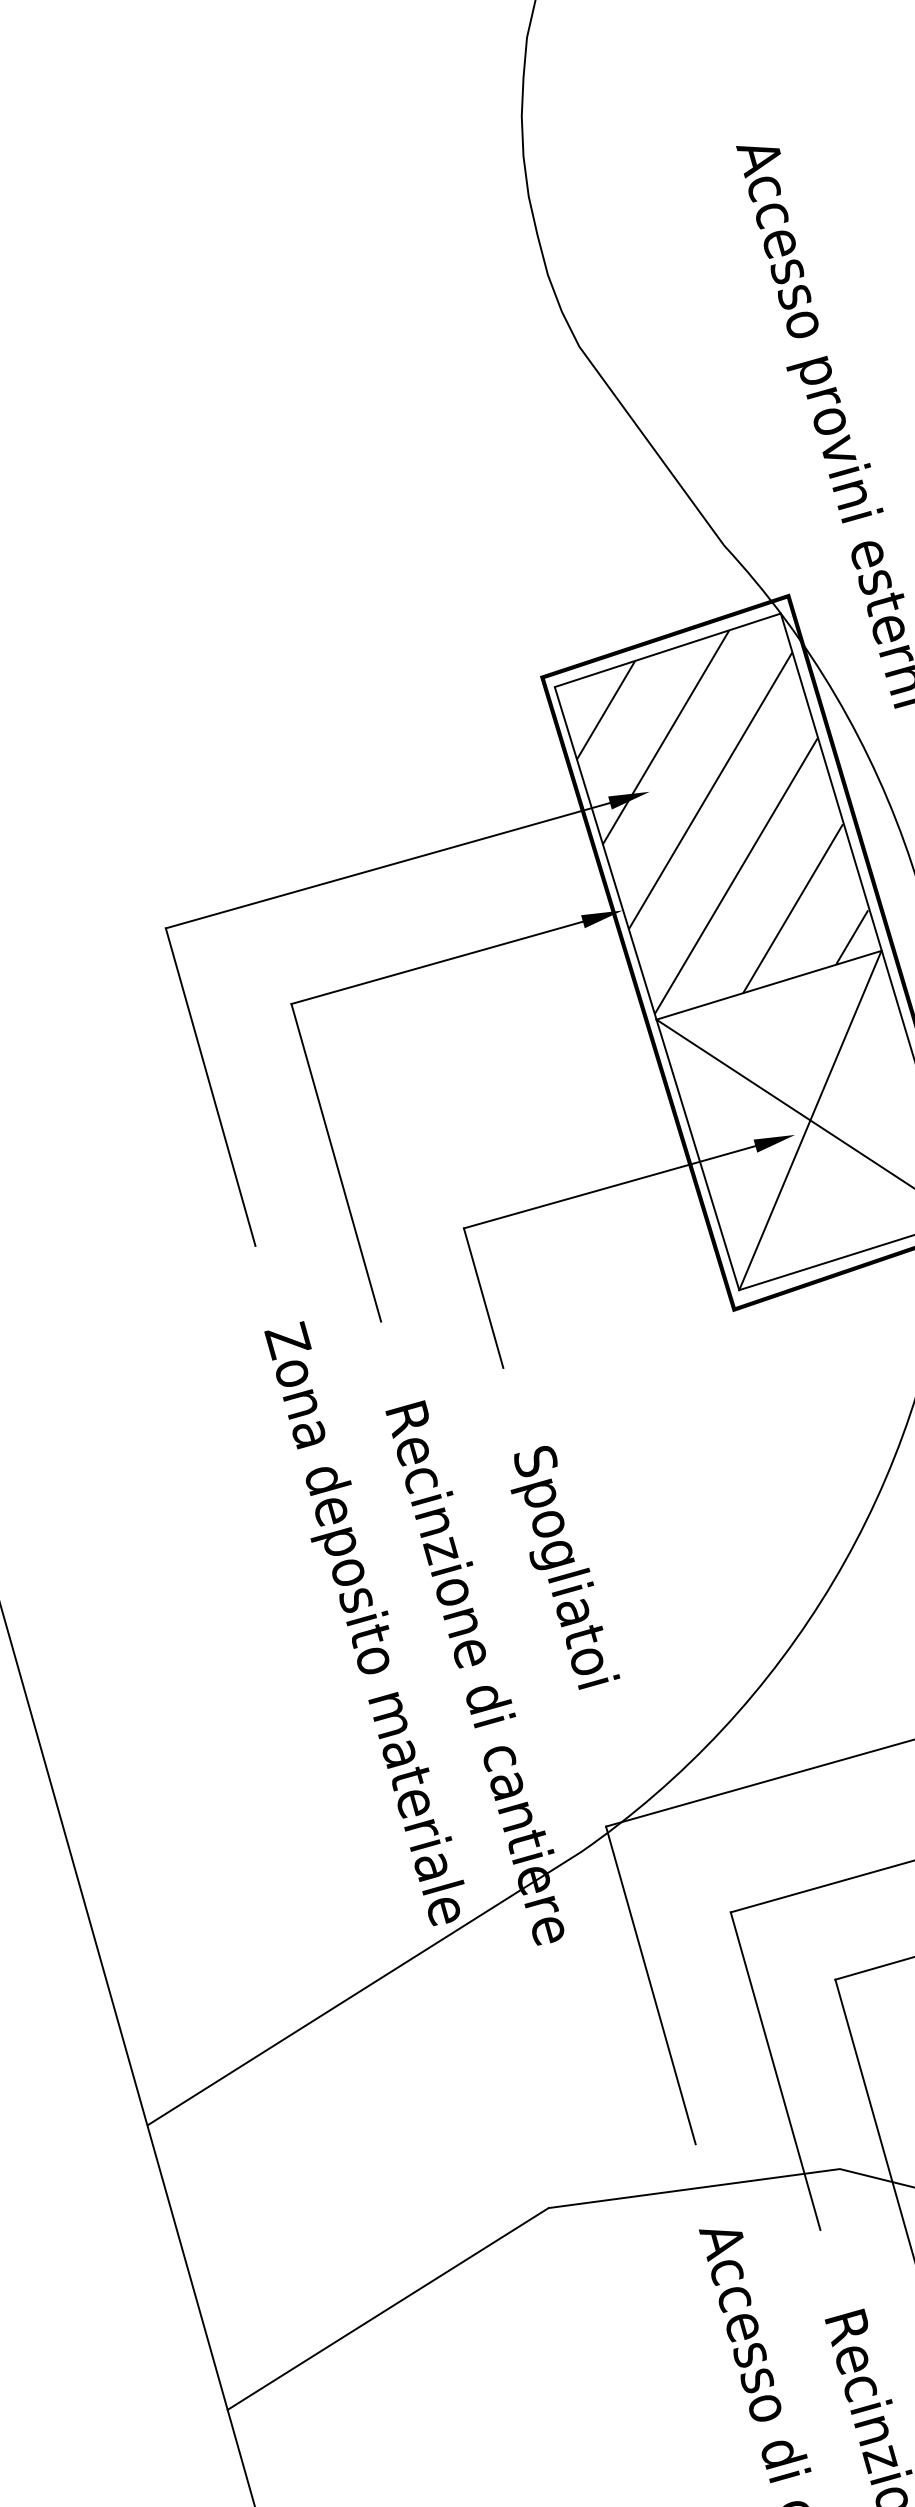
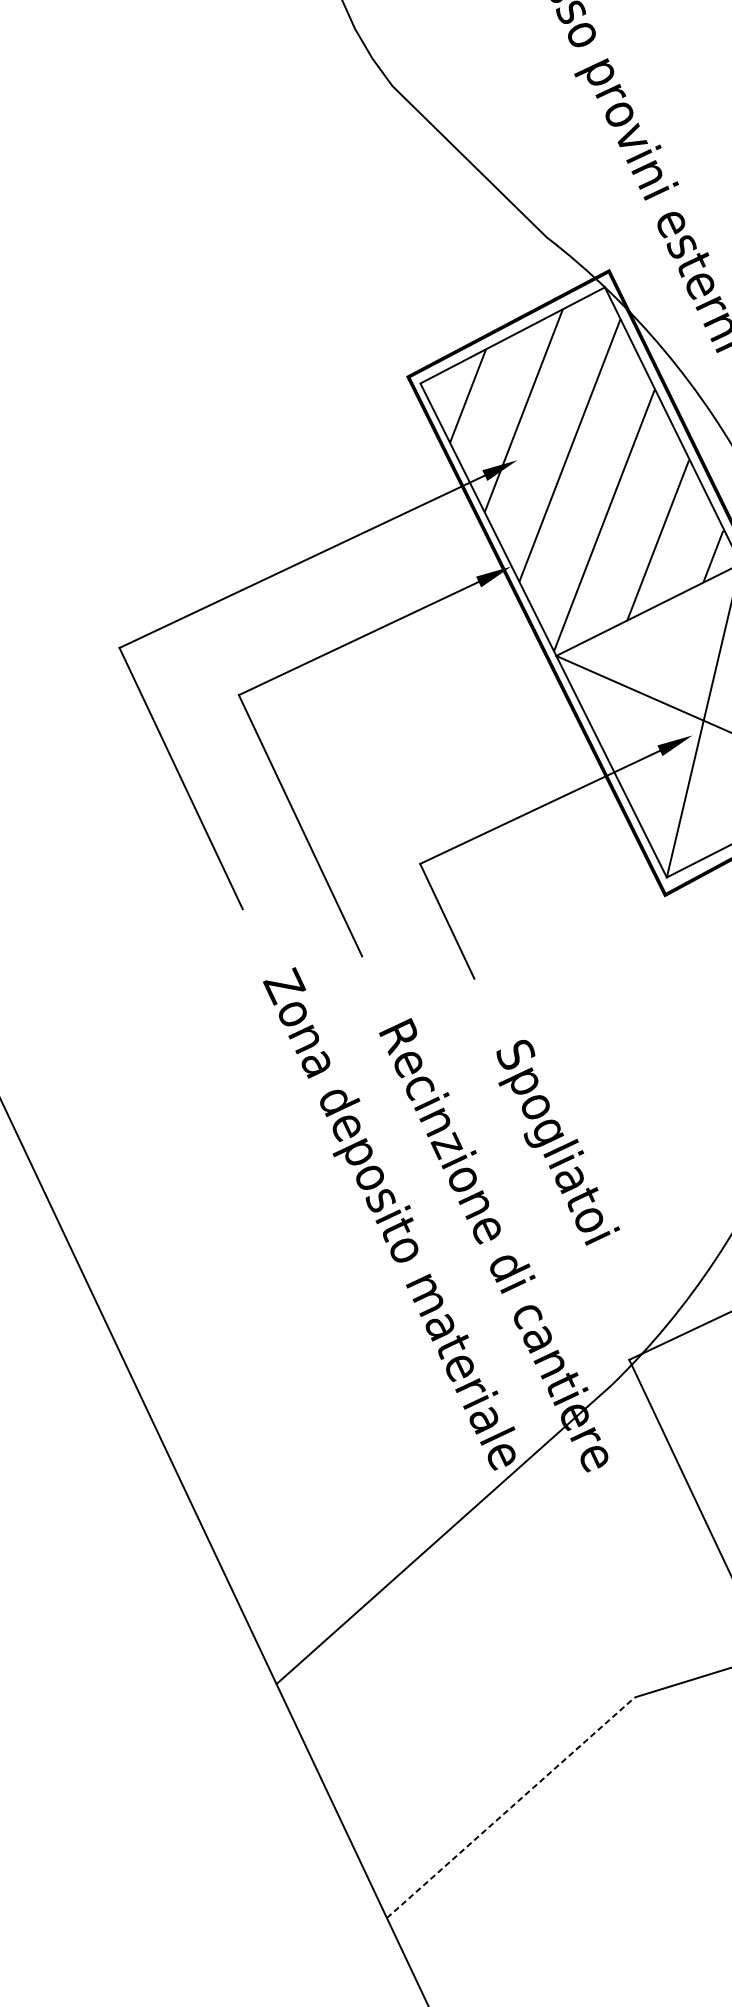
line: (388, 2308) -> (511, 1807), solid -> dashed

